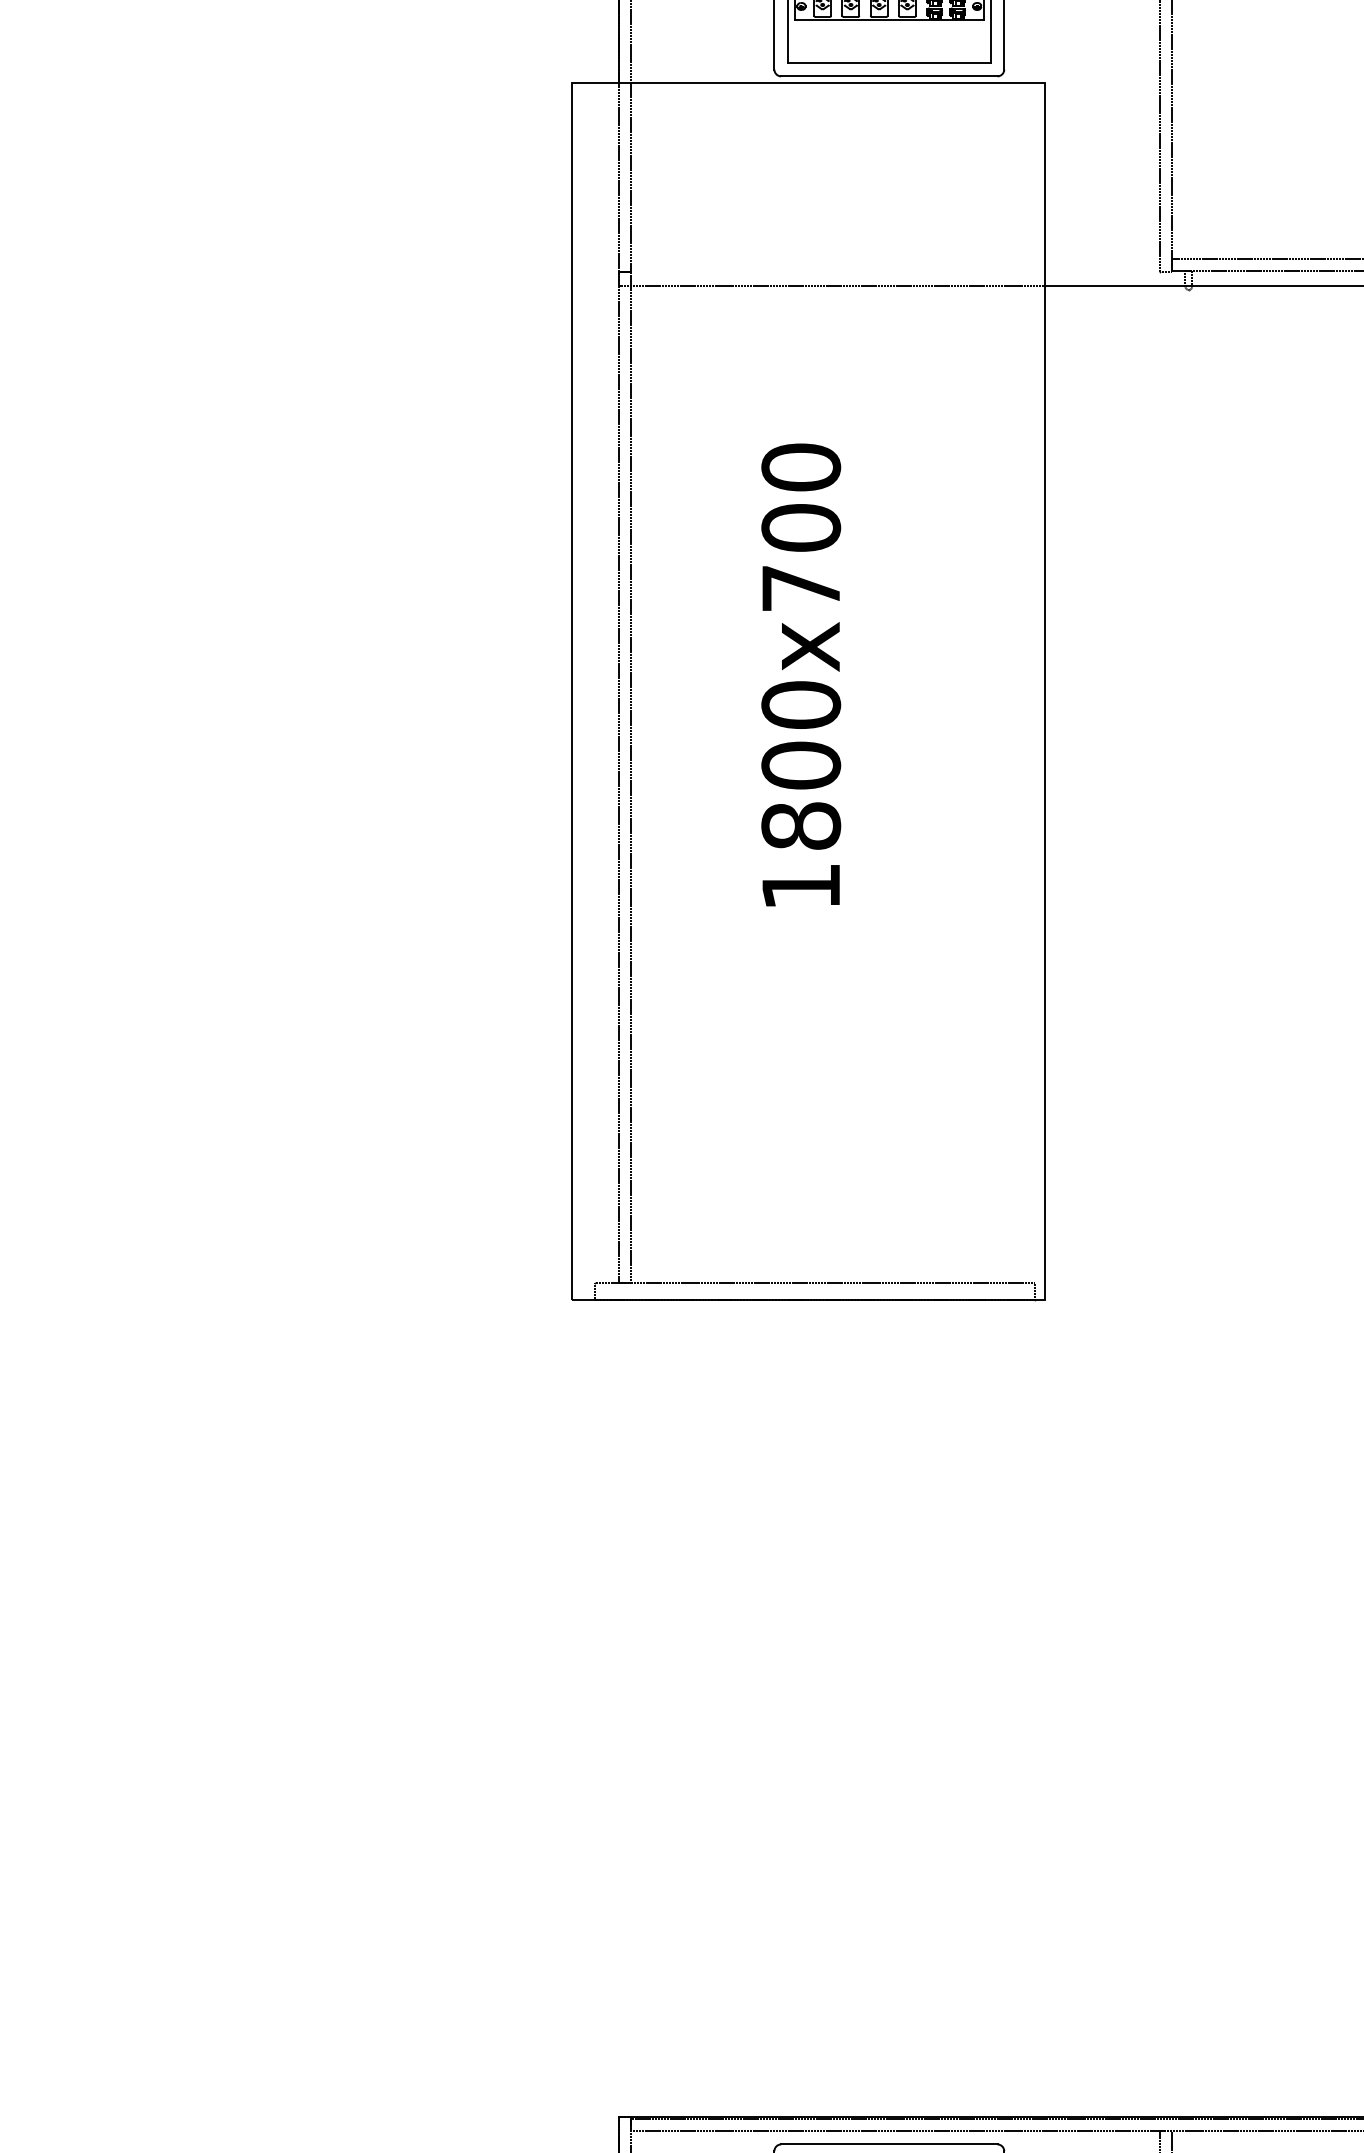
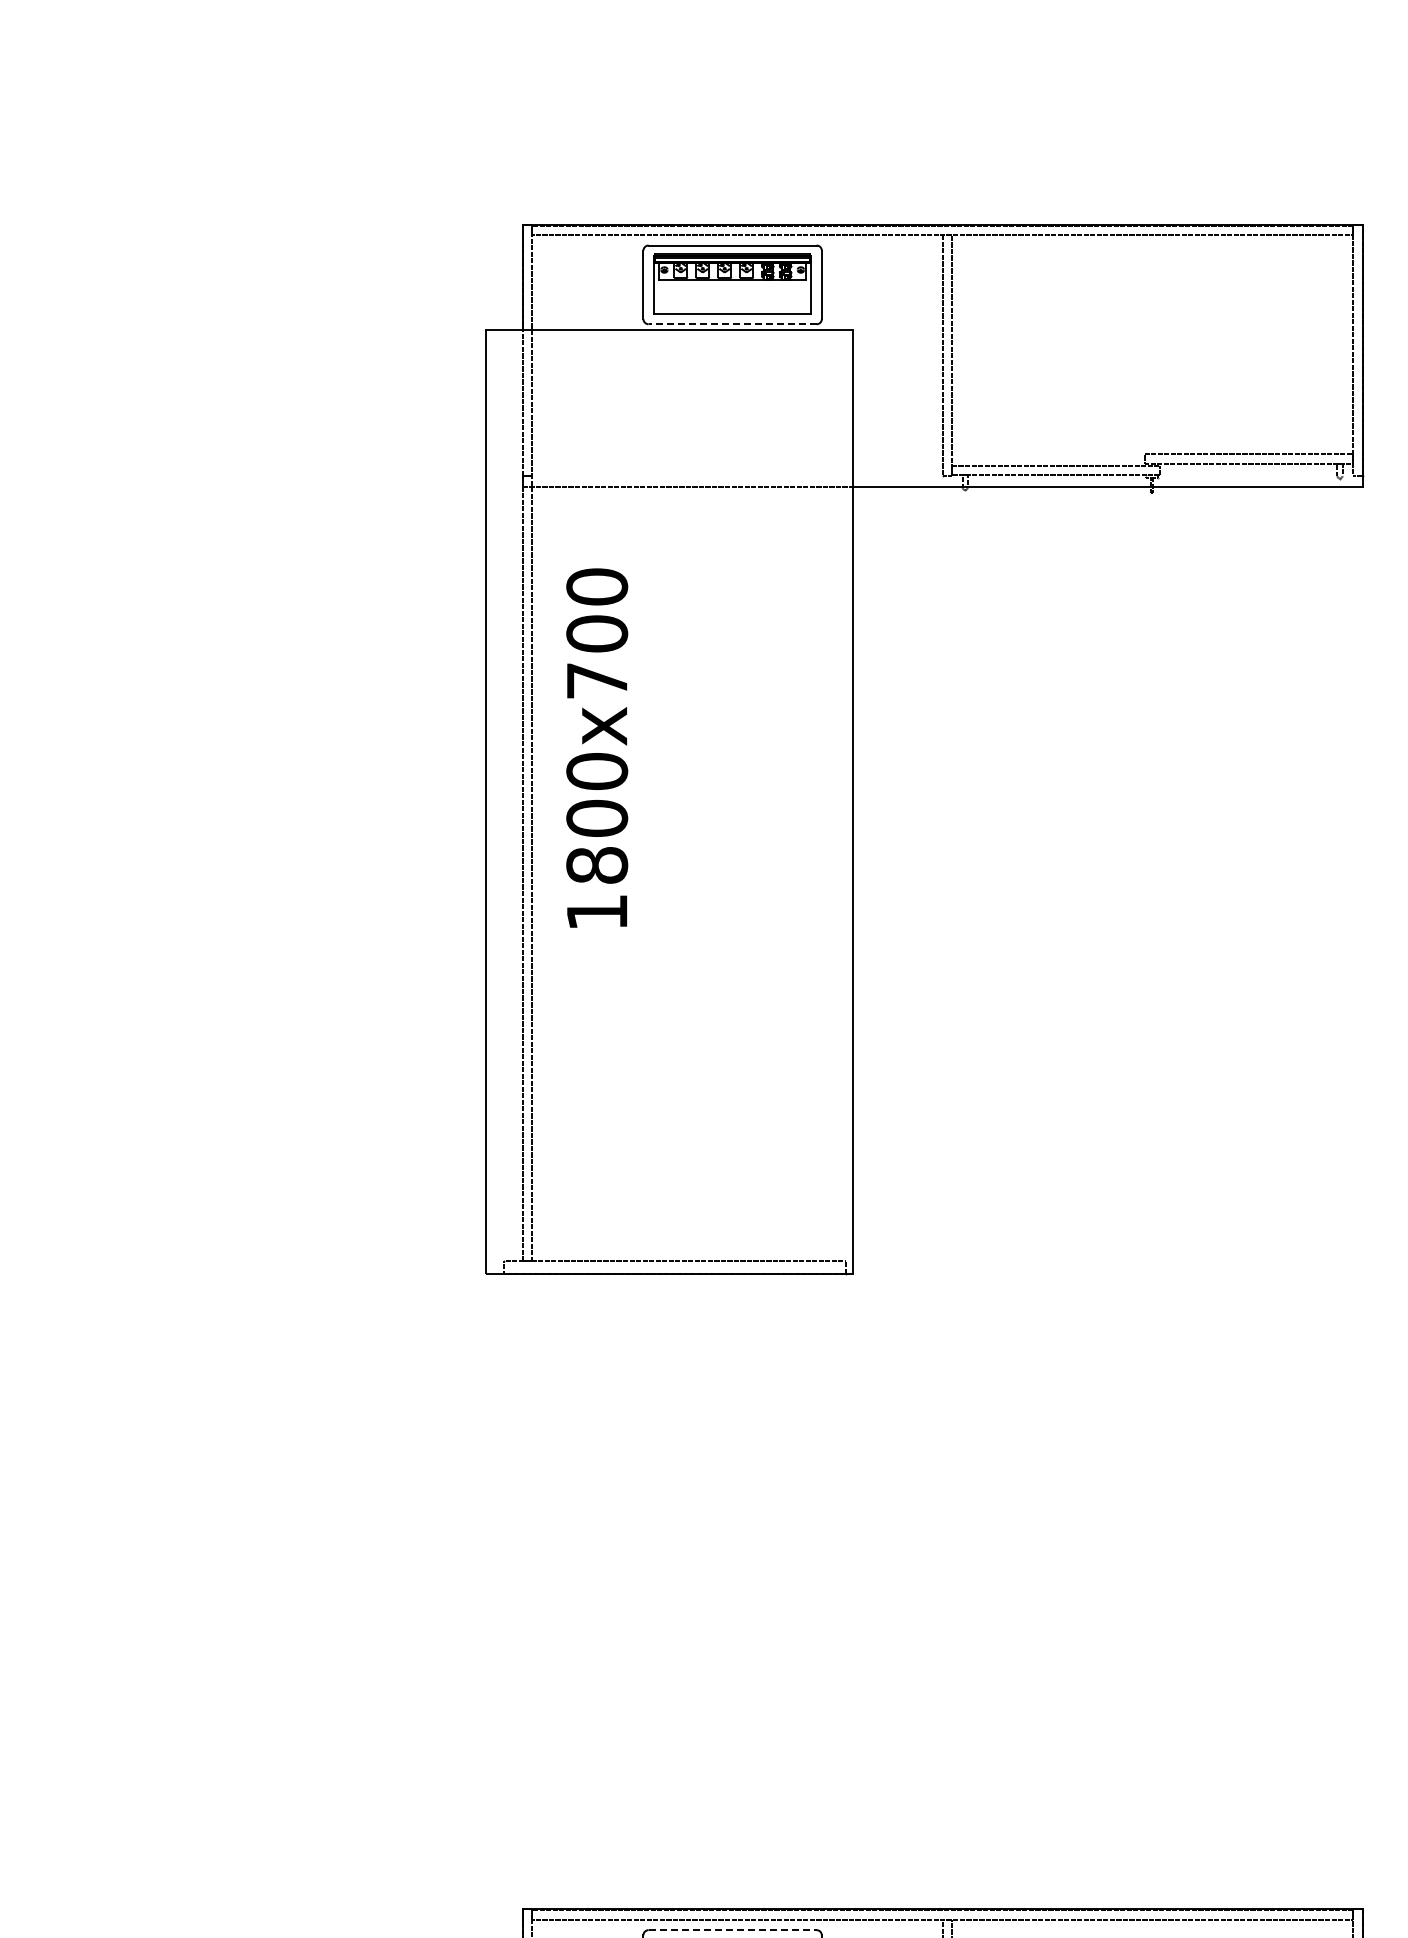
line: (889, 76) -> (732, 324), solid -> dashed
text: (801, 674) -> (597, 747), moved
line: (889, 2144) -> (732, 1930), solid -> dashed

